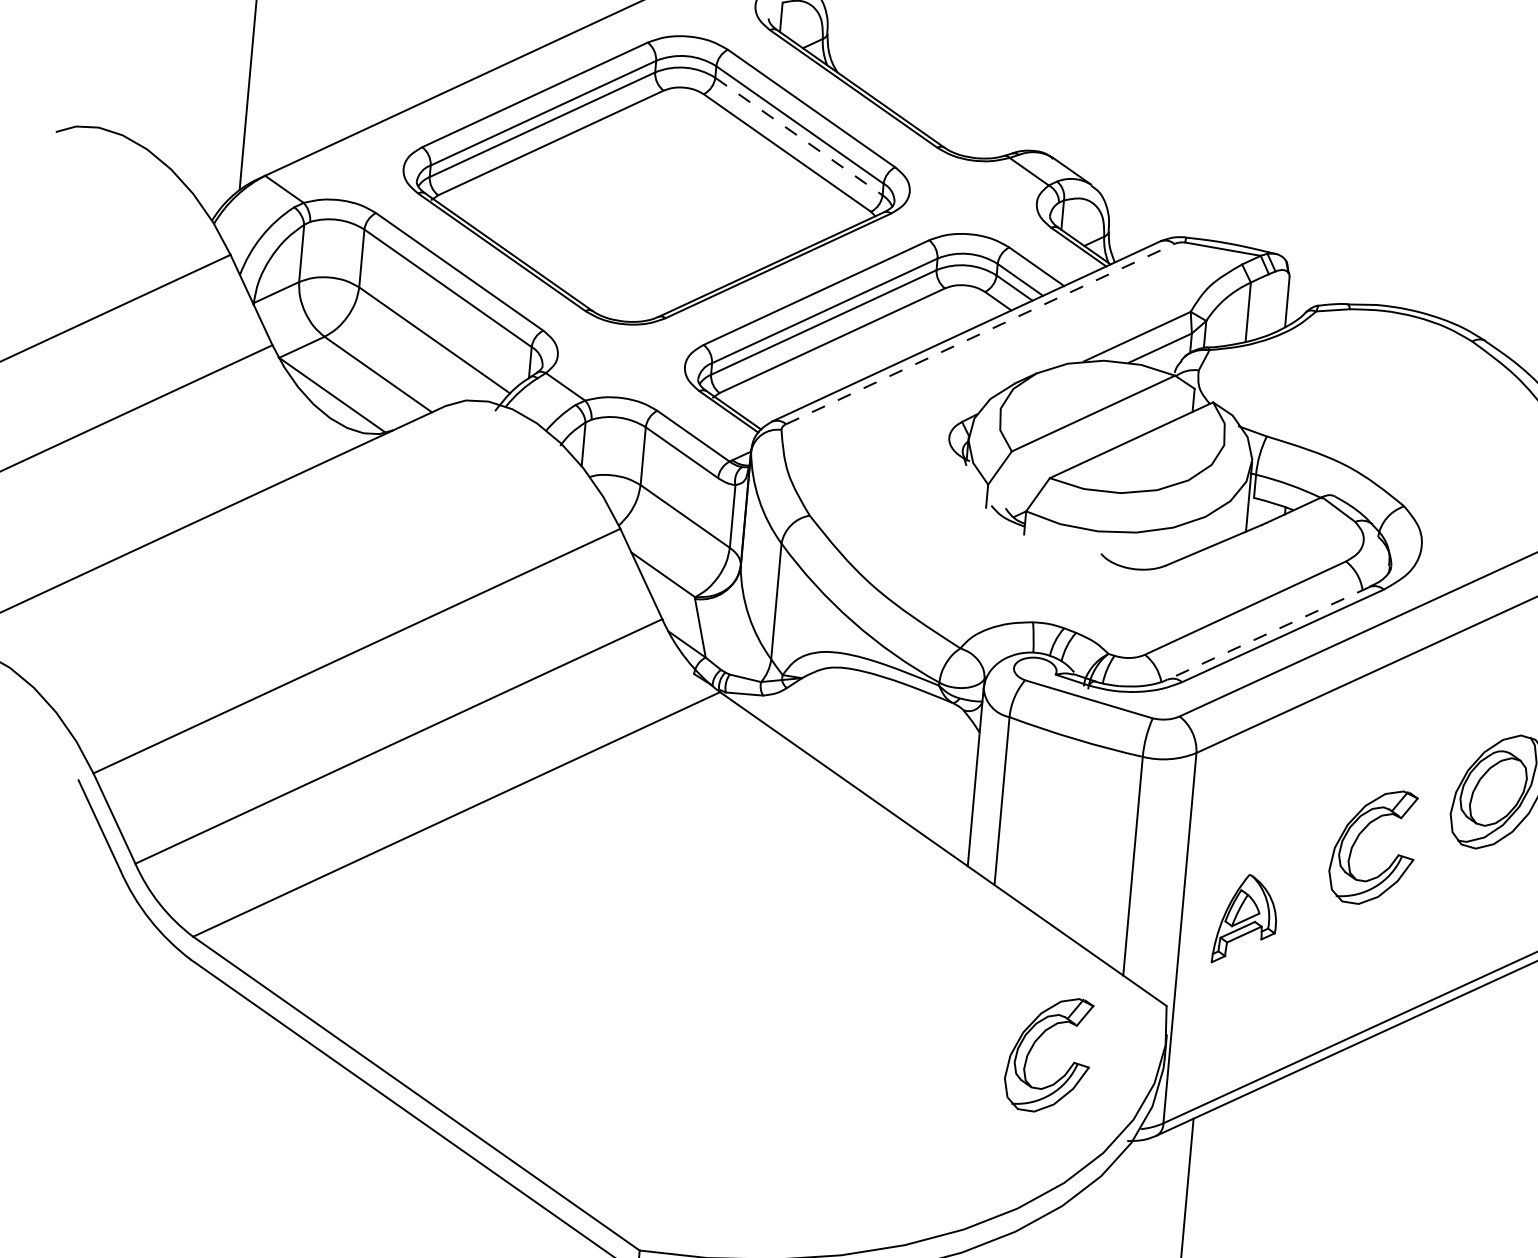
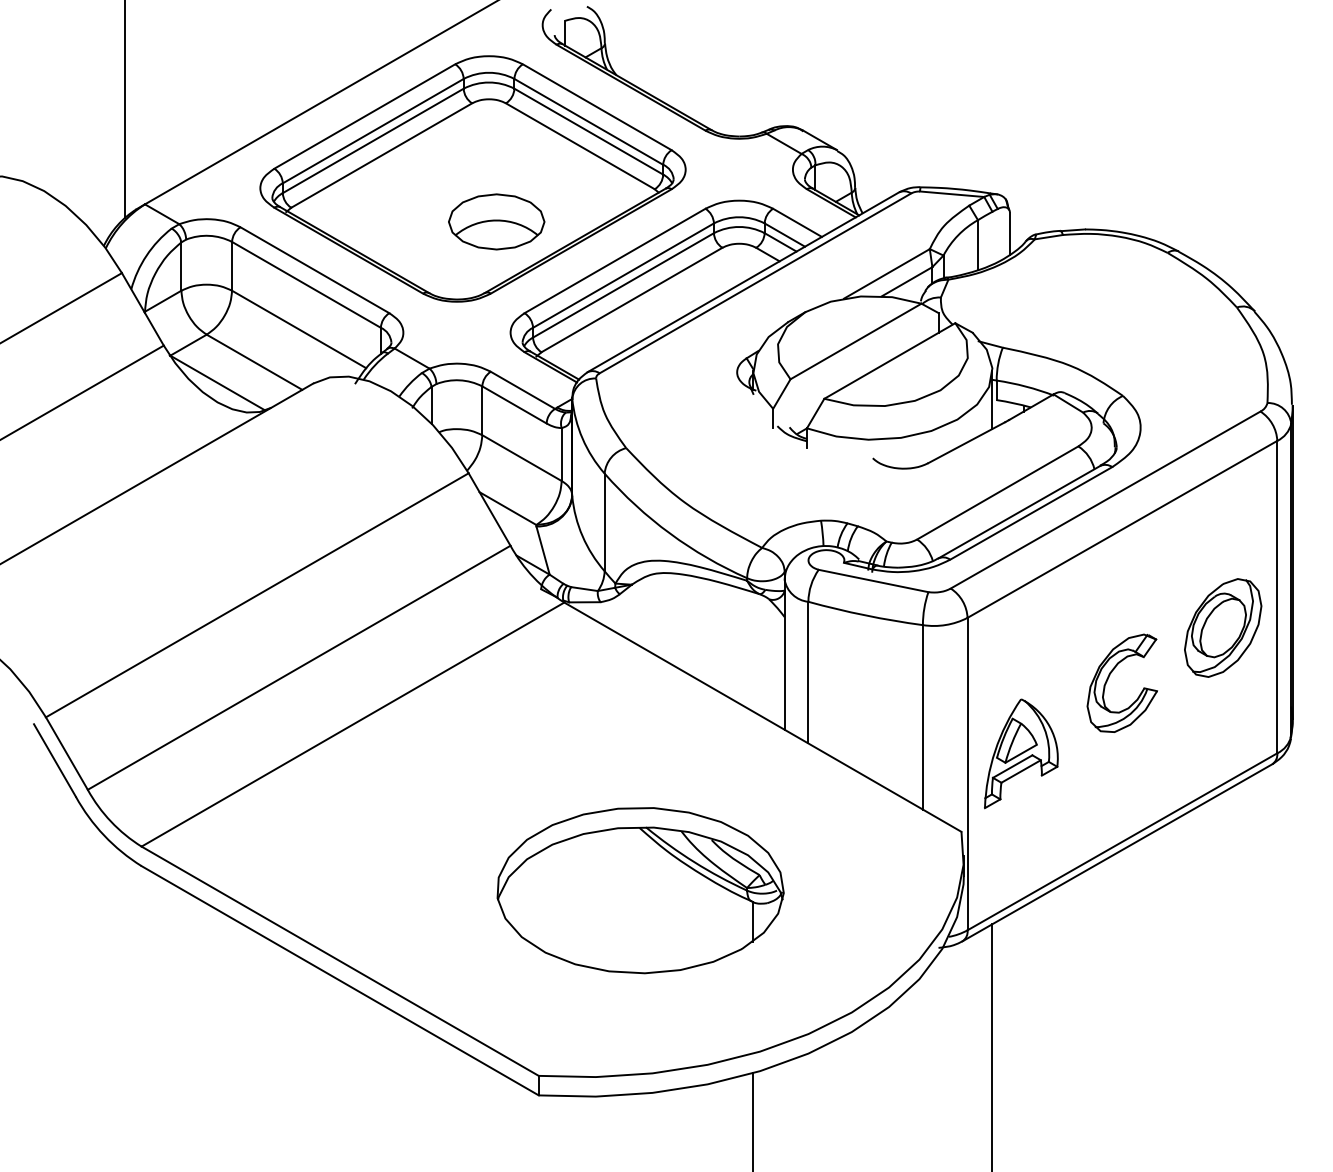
line: (798, 136) -> (588, 131), dashed -> solid
part: (680, 233) -> (496, 221), added
line: (980, 334) -> (755, 283), dashed -> solid
line: (1268, 633) -> (1018, 512), dashed -> solid
part: (1246, 919) -> (1021, 753), size x1.43
part: (779, 1041) -> (640, 890), added
part: (1034, 1046) -> (853, 875), removed

